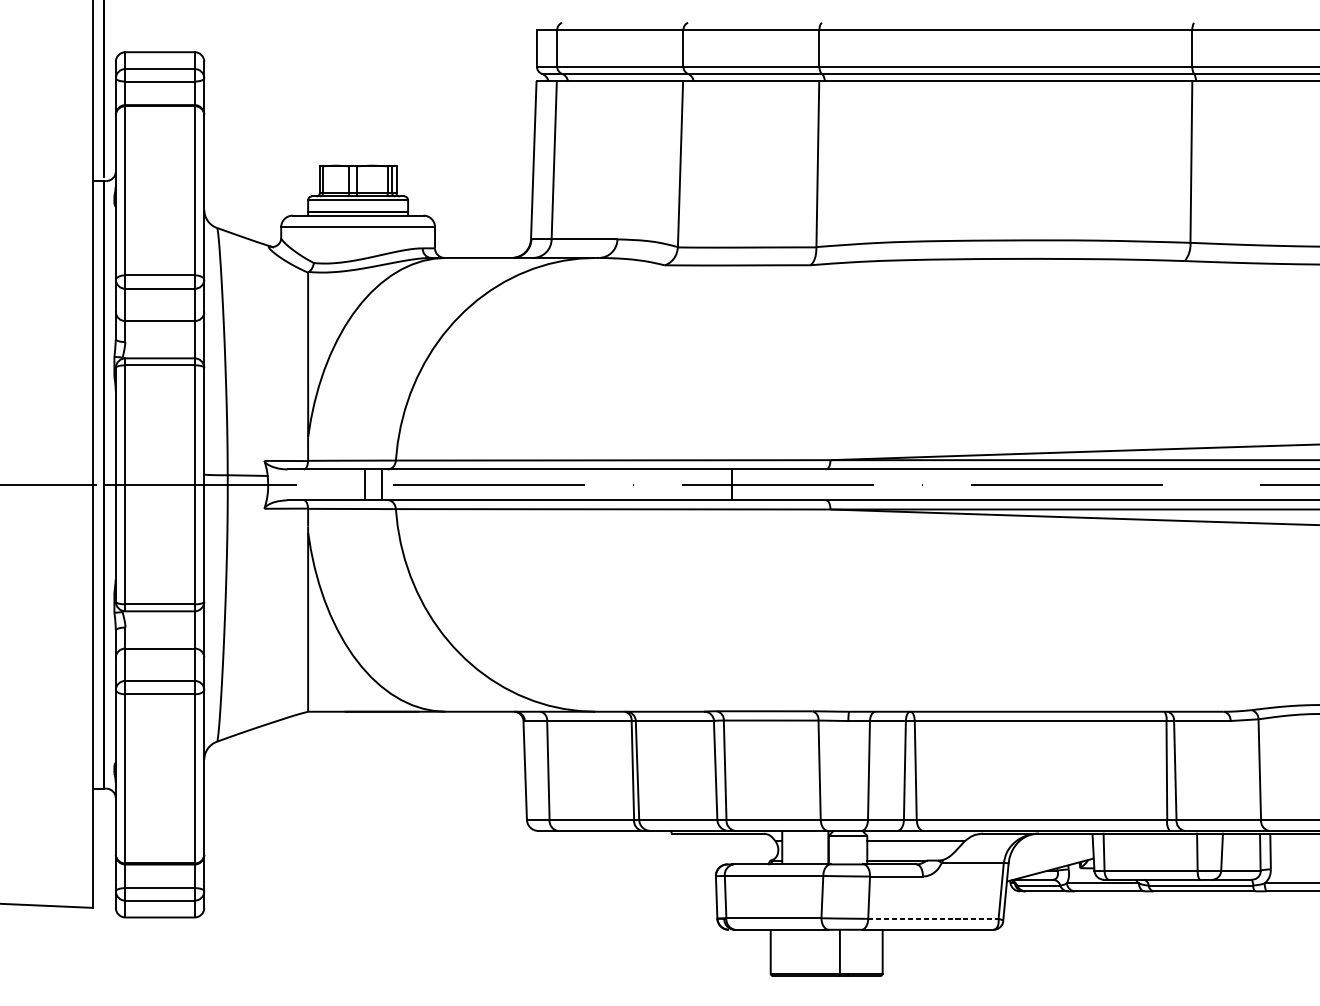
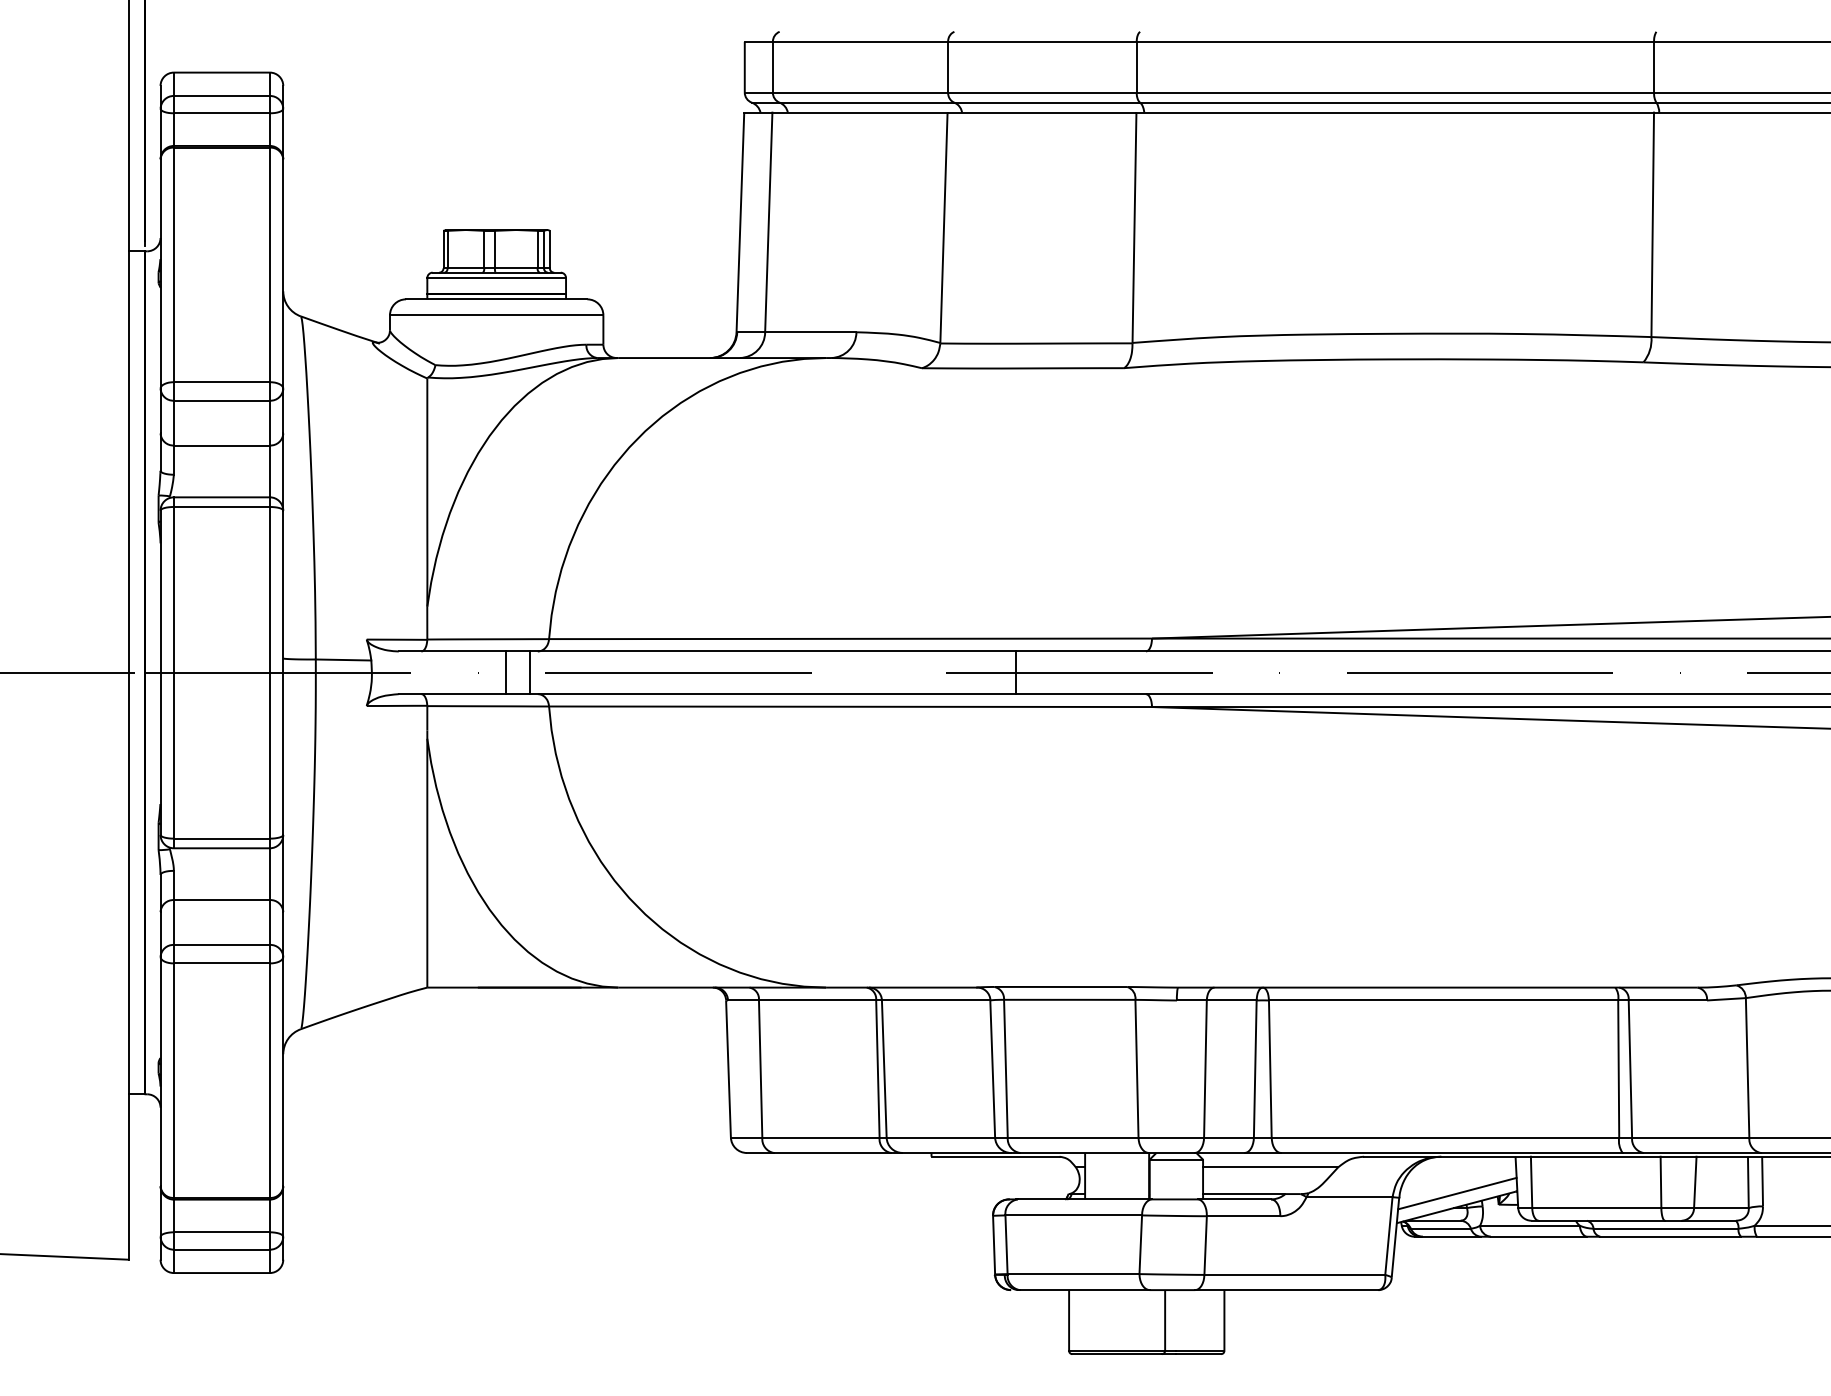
line: (1050, 860) -> (1457, 1193), added
line: (933, 918) -> (1295, 1274), dashed -> solid

